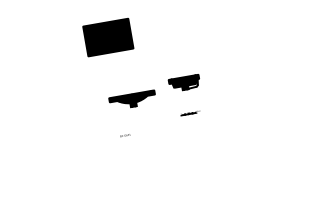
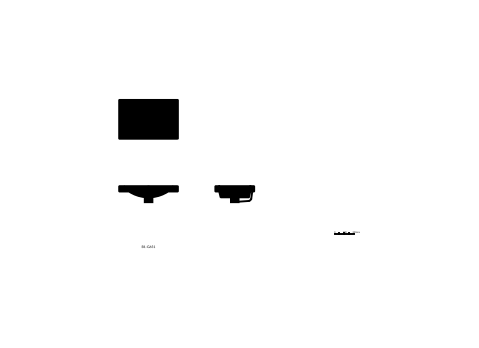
part: (132, 100) -> (148, 194), moved
part: (190, 112) -> (346, 232), moved

